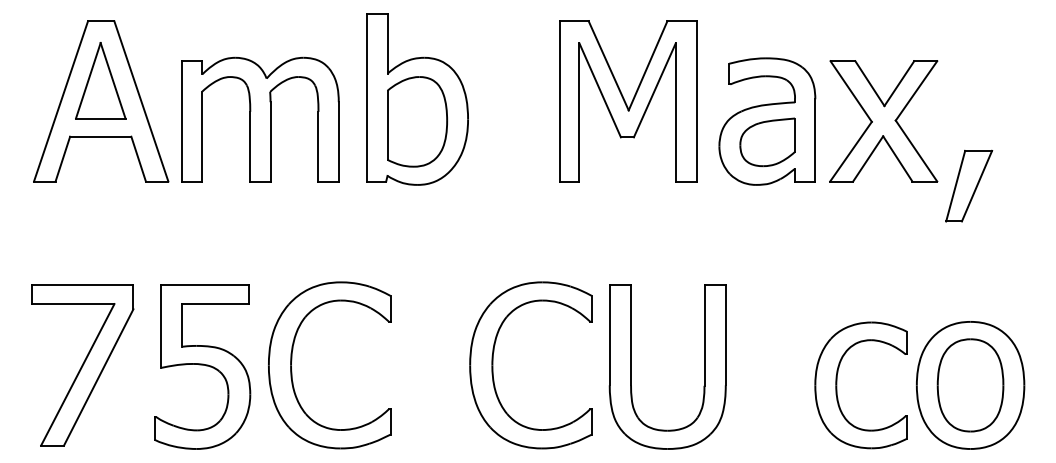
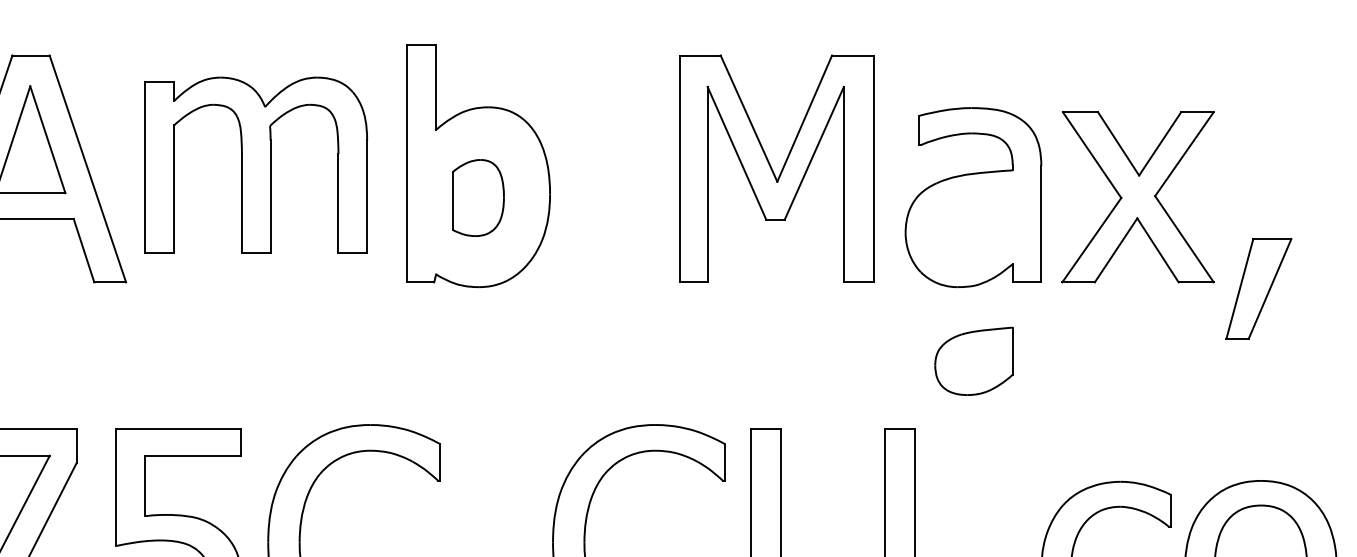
part: (260, 119) -> (256, 164), moved
part: (417, 121) -> (478, 197), size x0.6
part: (767, 142) -> (973, 361), moved

